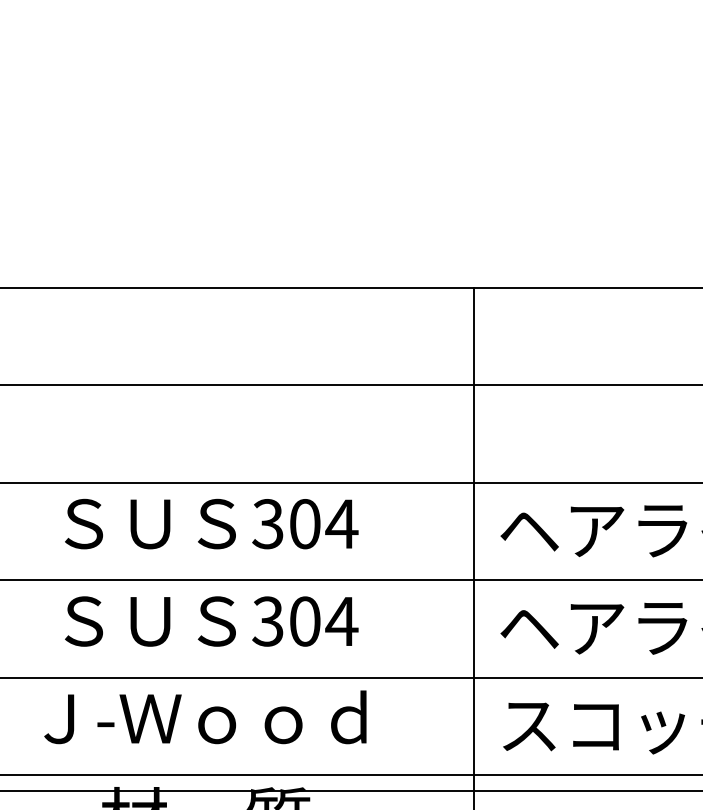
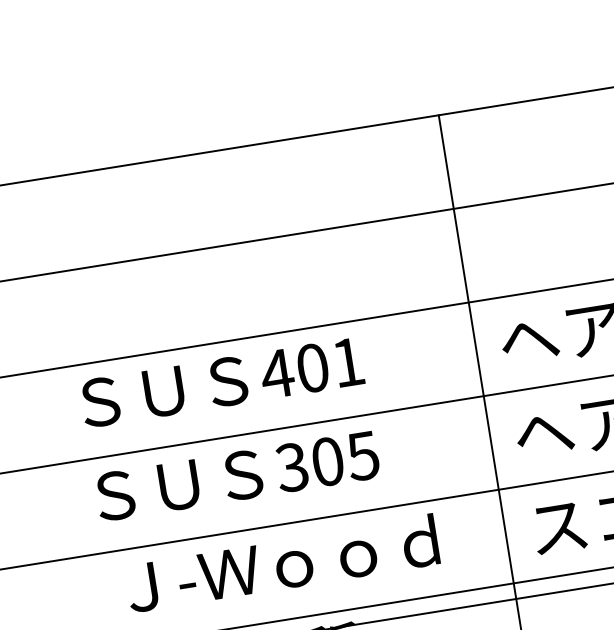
text: (304, 524) -> (312, 368), 304 -> 401
text: (341, 621) -> (362, 456), 304 -> 305
text: (205, 717) -> (282, 563), moved

